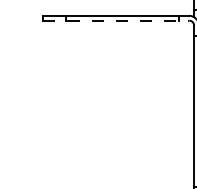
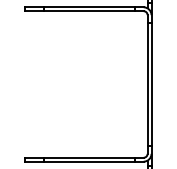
line: (117, 21) -> (85, 11), dashed -> solid

